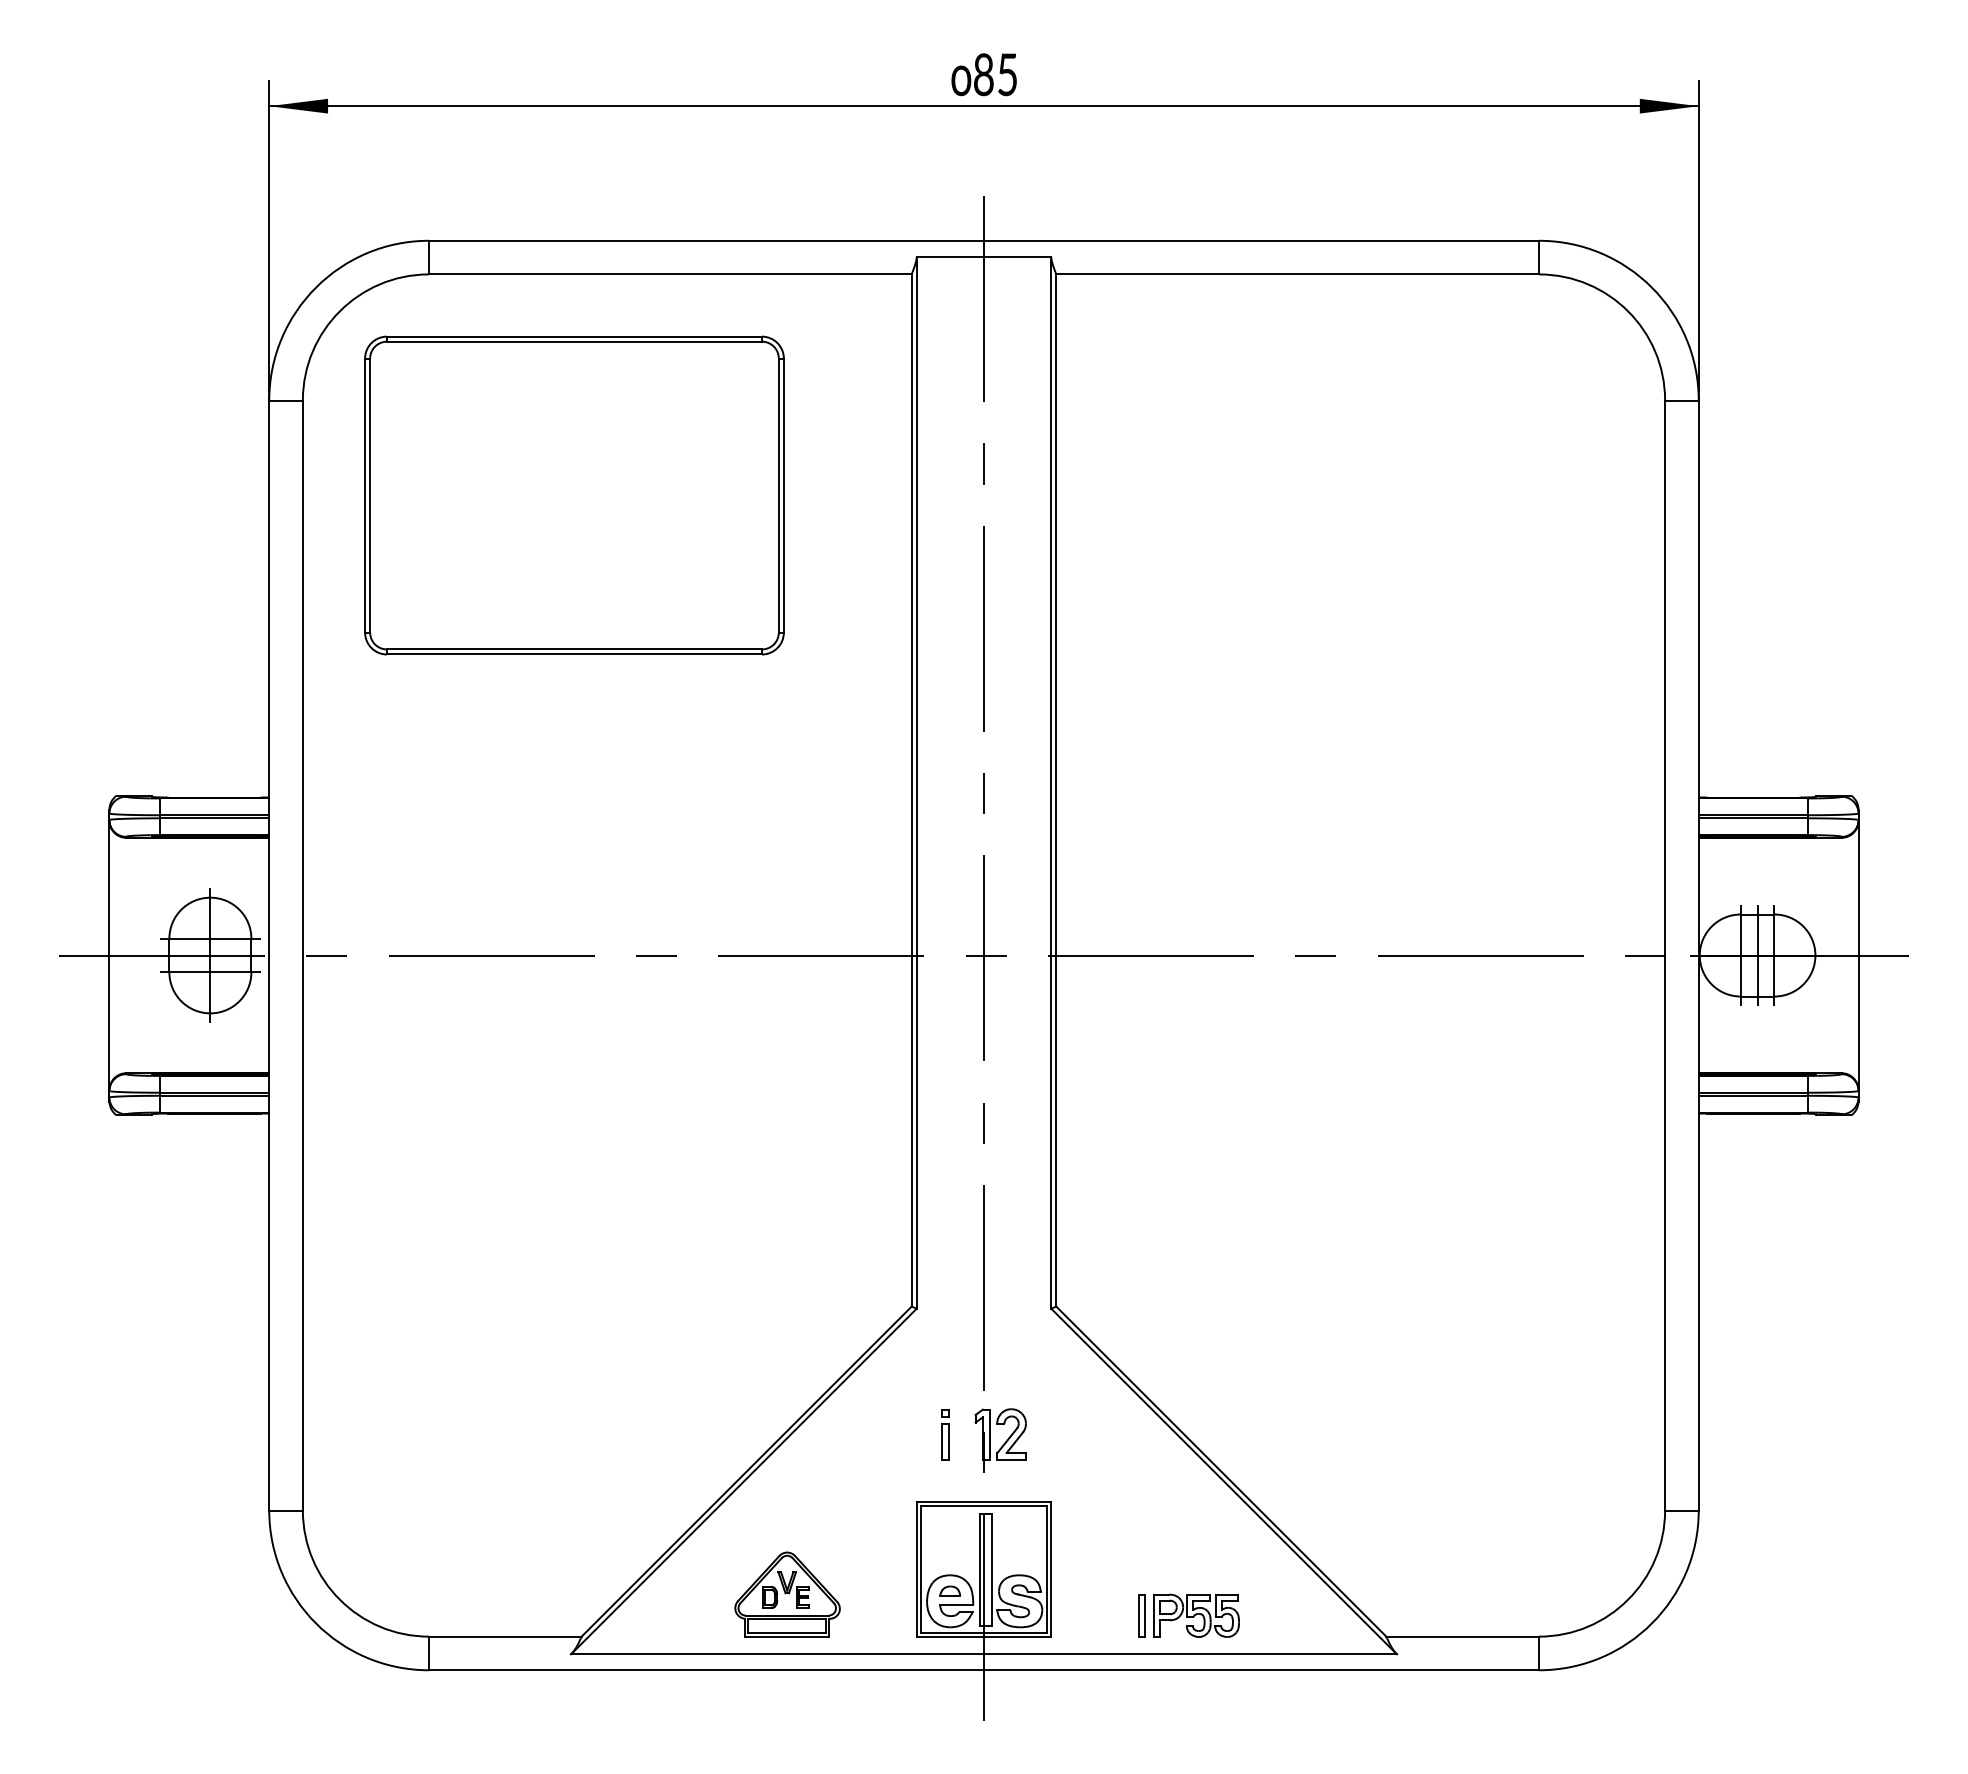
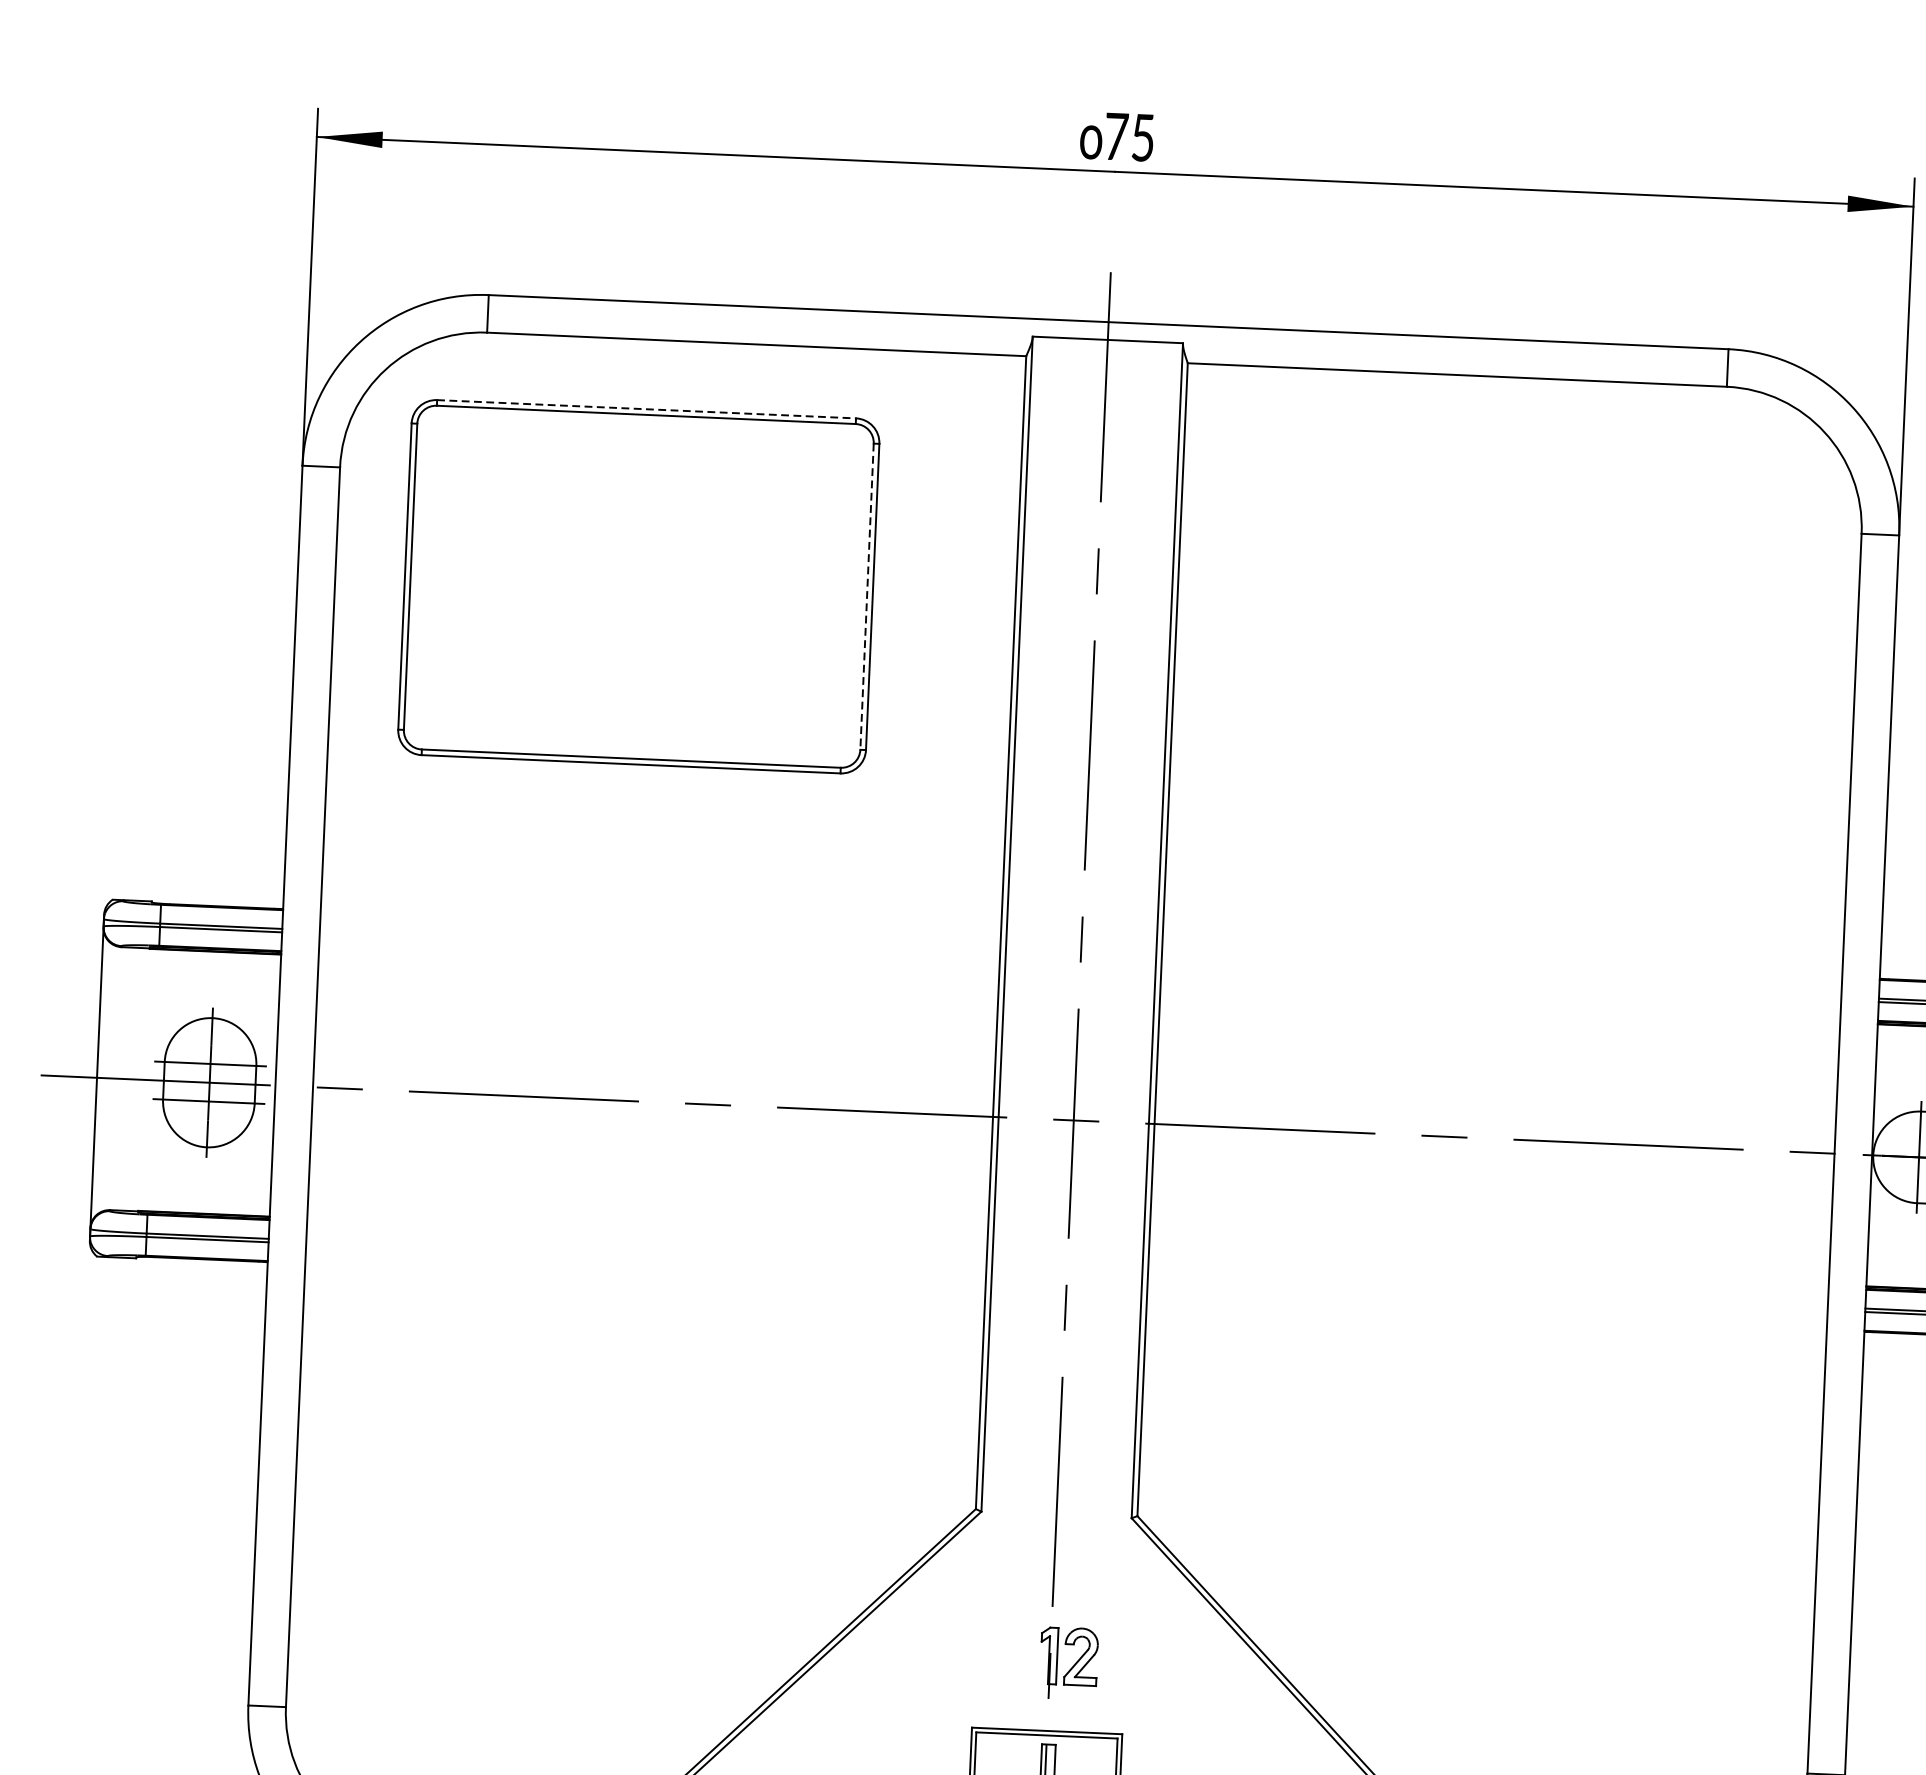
text: (984, 74) -> (1117, 136), 85 -> 75
line: (574, 336) -> (646, 409), solid -> dashed
line: (778, 496) -> (866, 597), solid -> dashed
part: (945, 1434) -> (1007, 1653), removed

